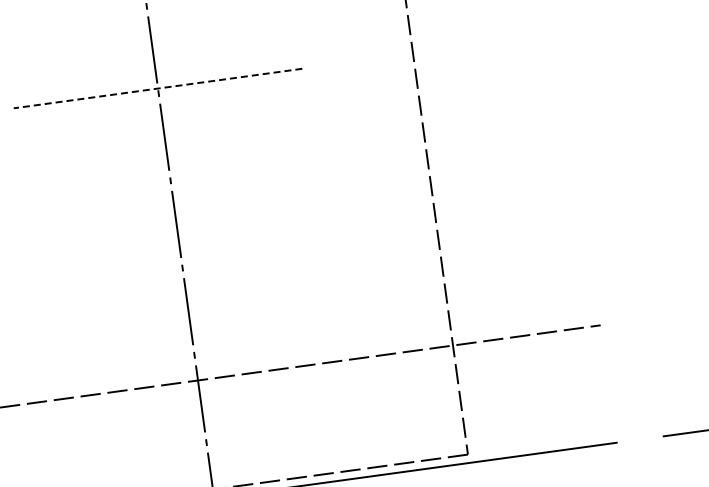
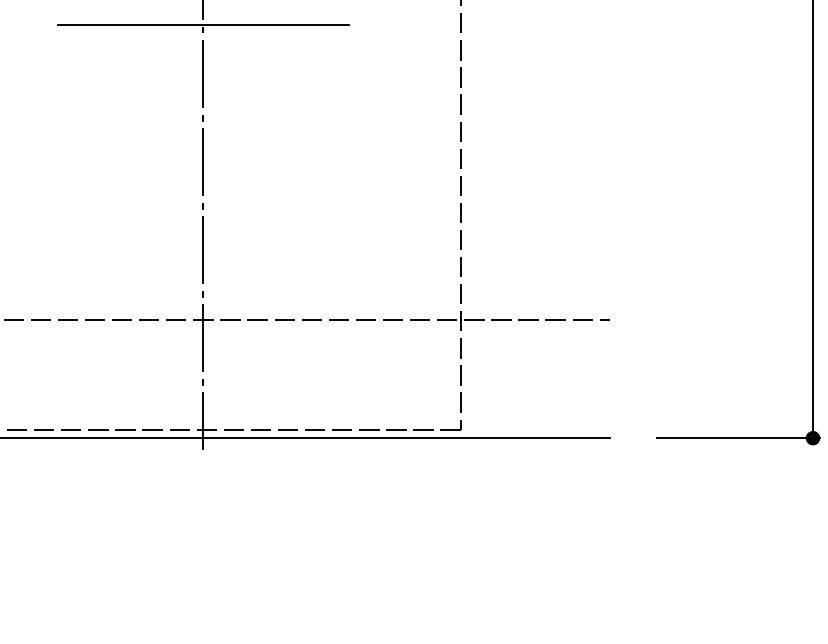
line: (158, 88) -> (203, 24), dashed -> solid

